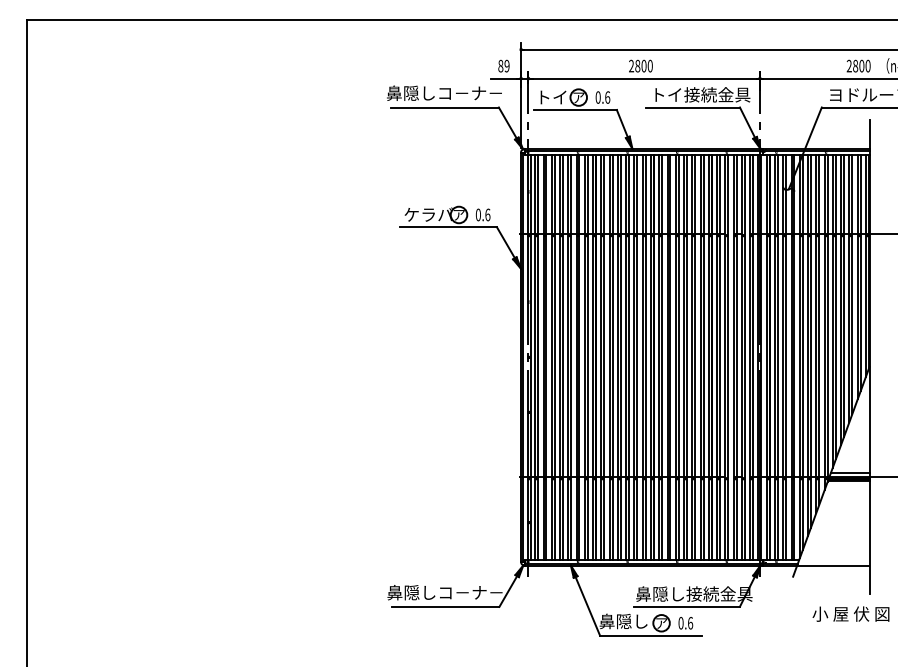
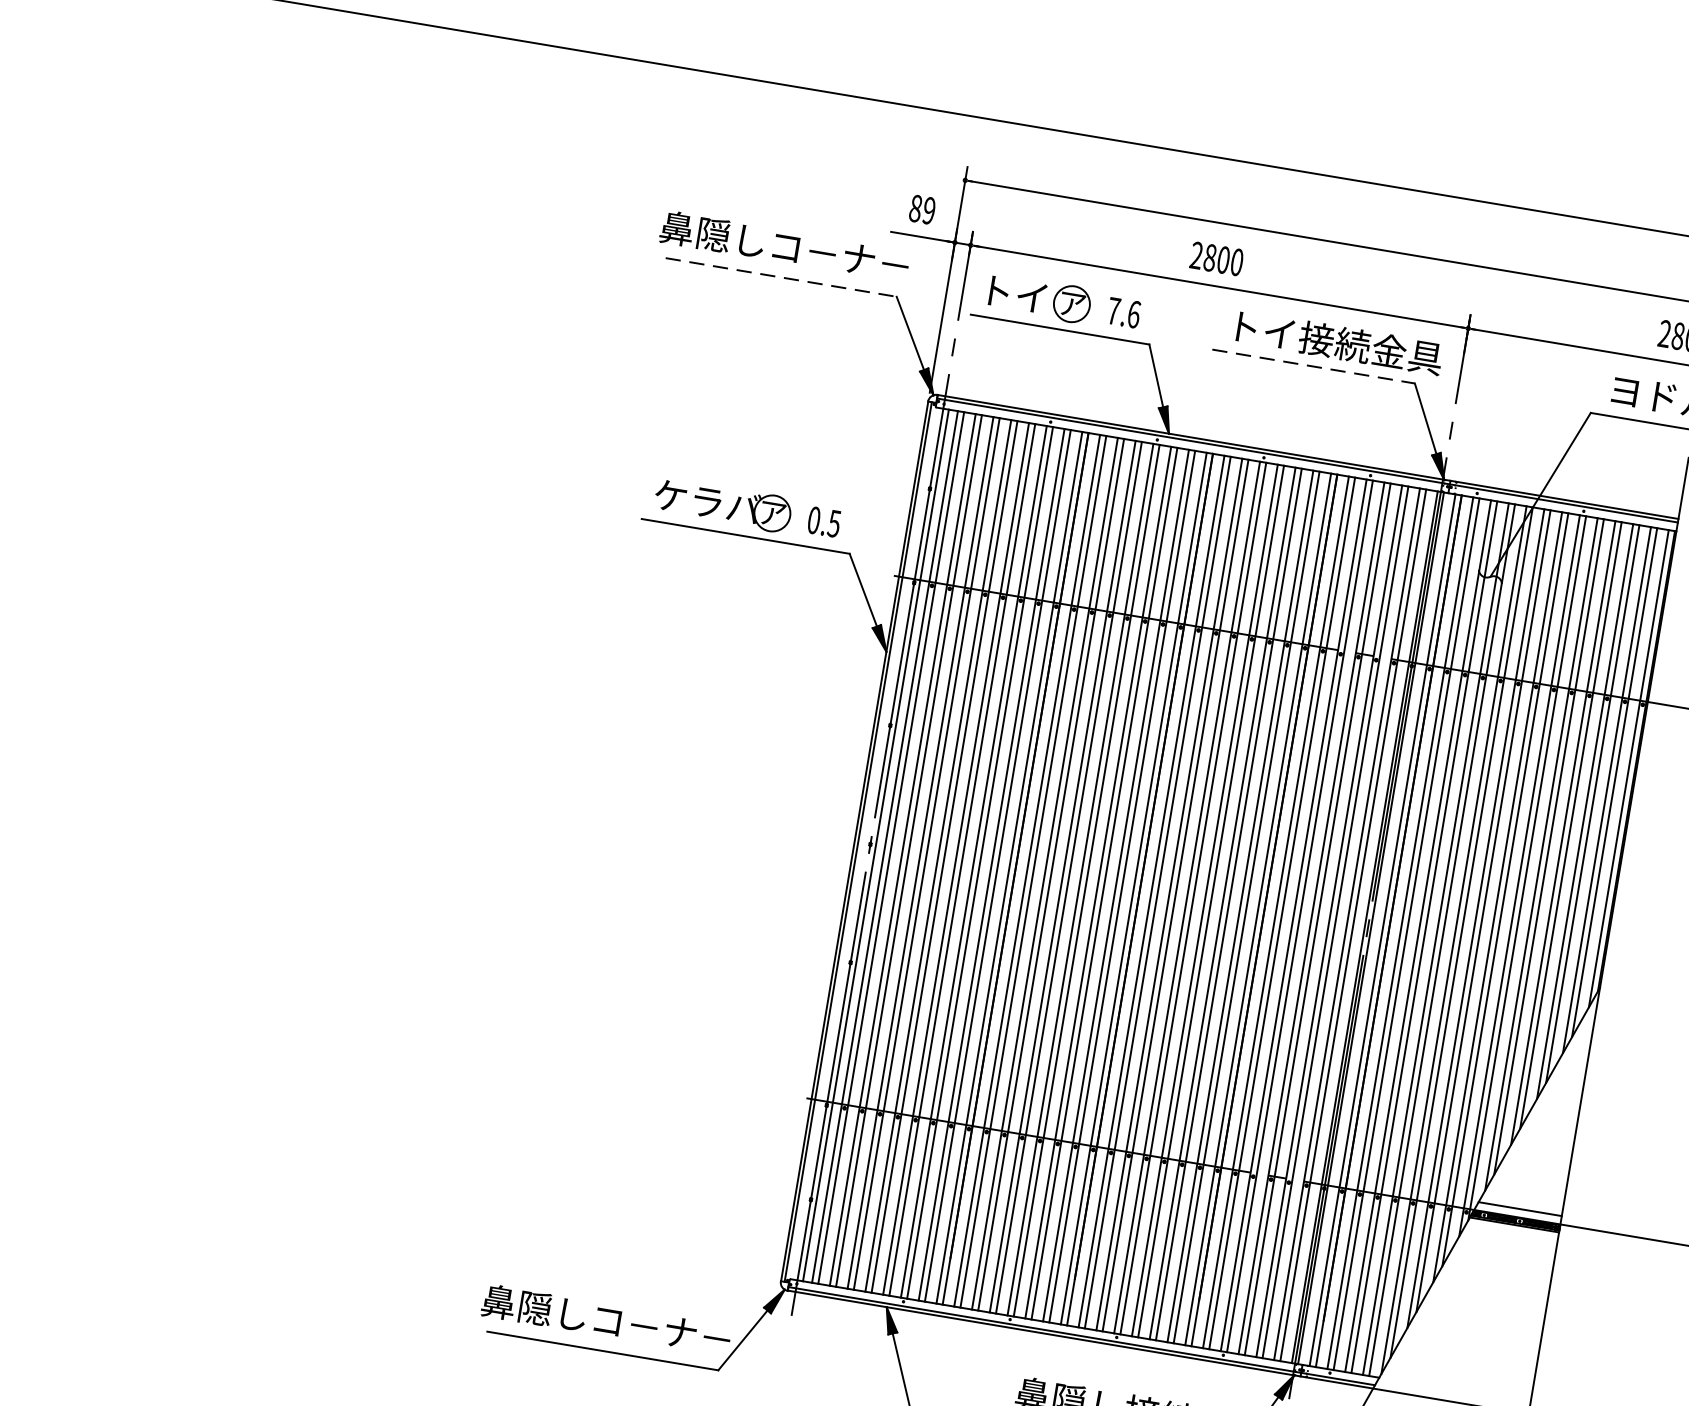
text: (597, 97) -> (1112, 310), 0.6 -> 7.6
line: (445, 107) -> (781, 277), solid -> dashed
line: (693, 107) -> (1315, 366), solid -> dashed
text: (487, 214) -> (833, 522), 0.6 -> 0.5

